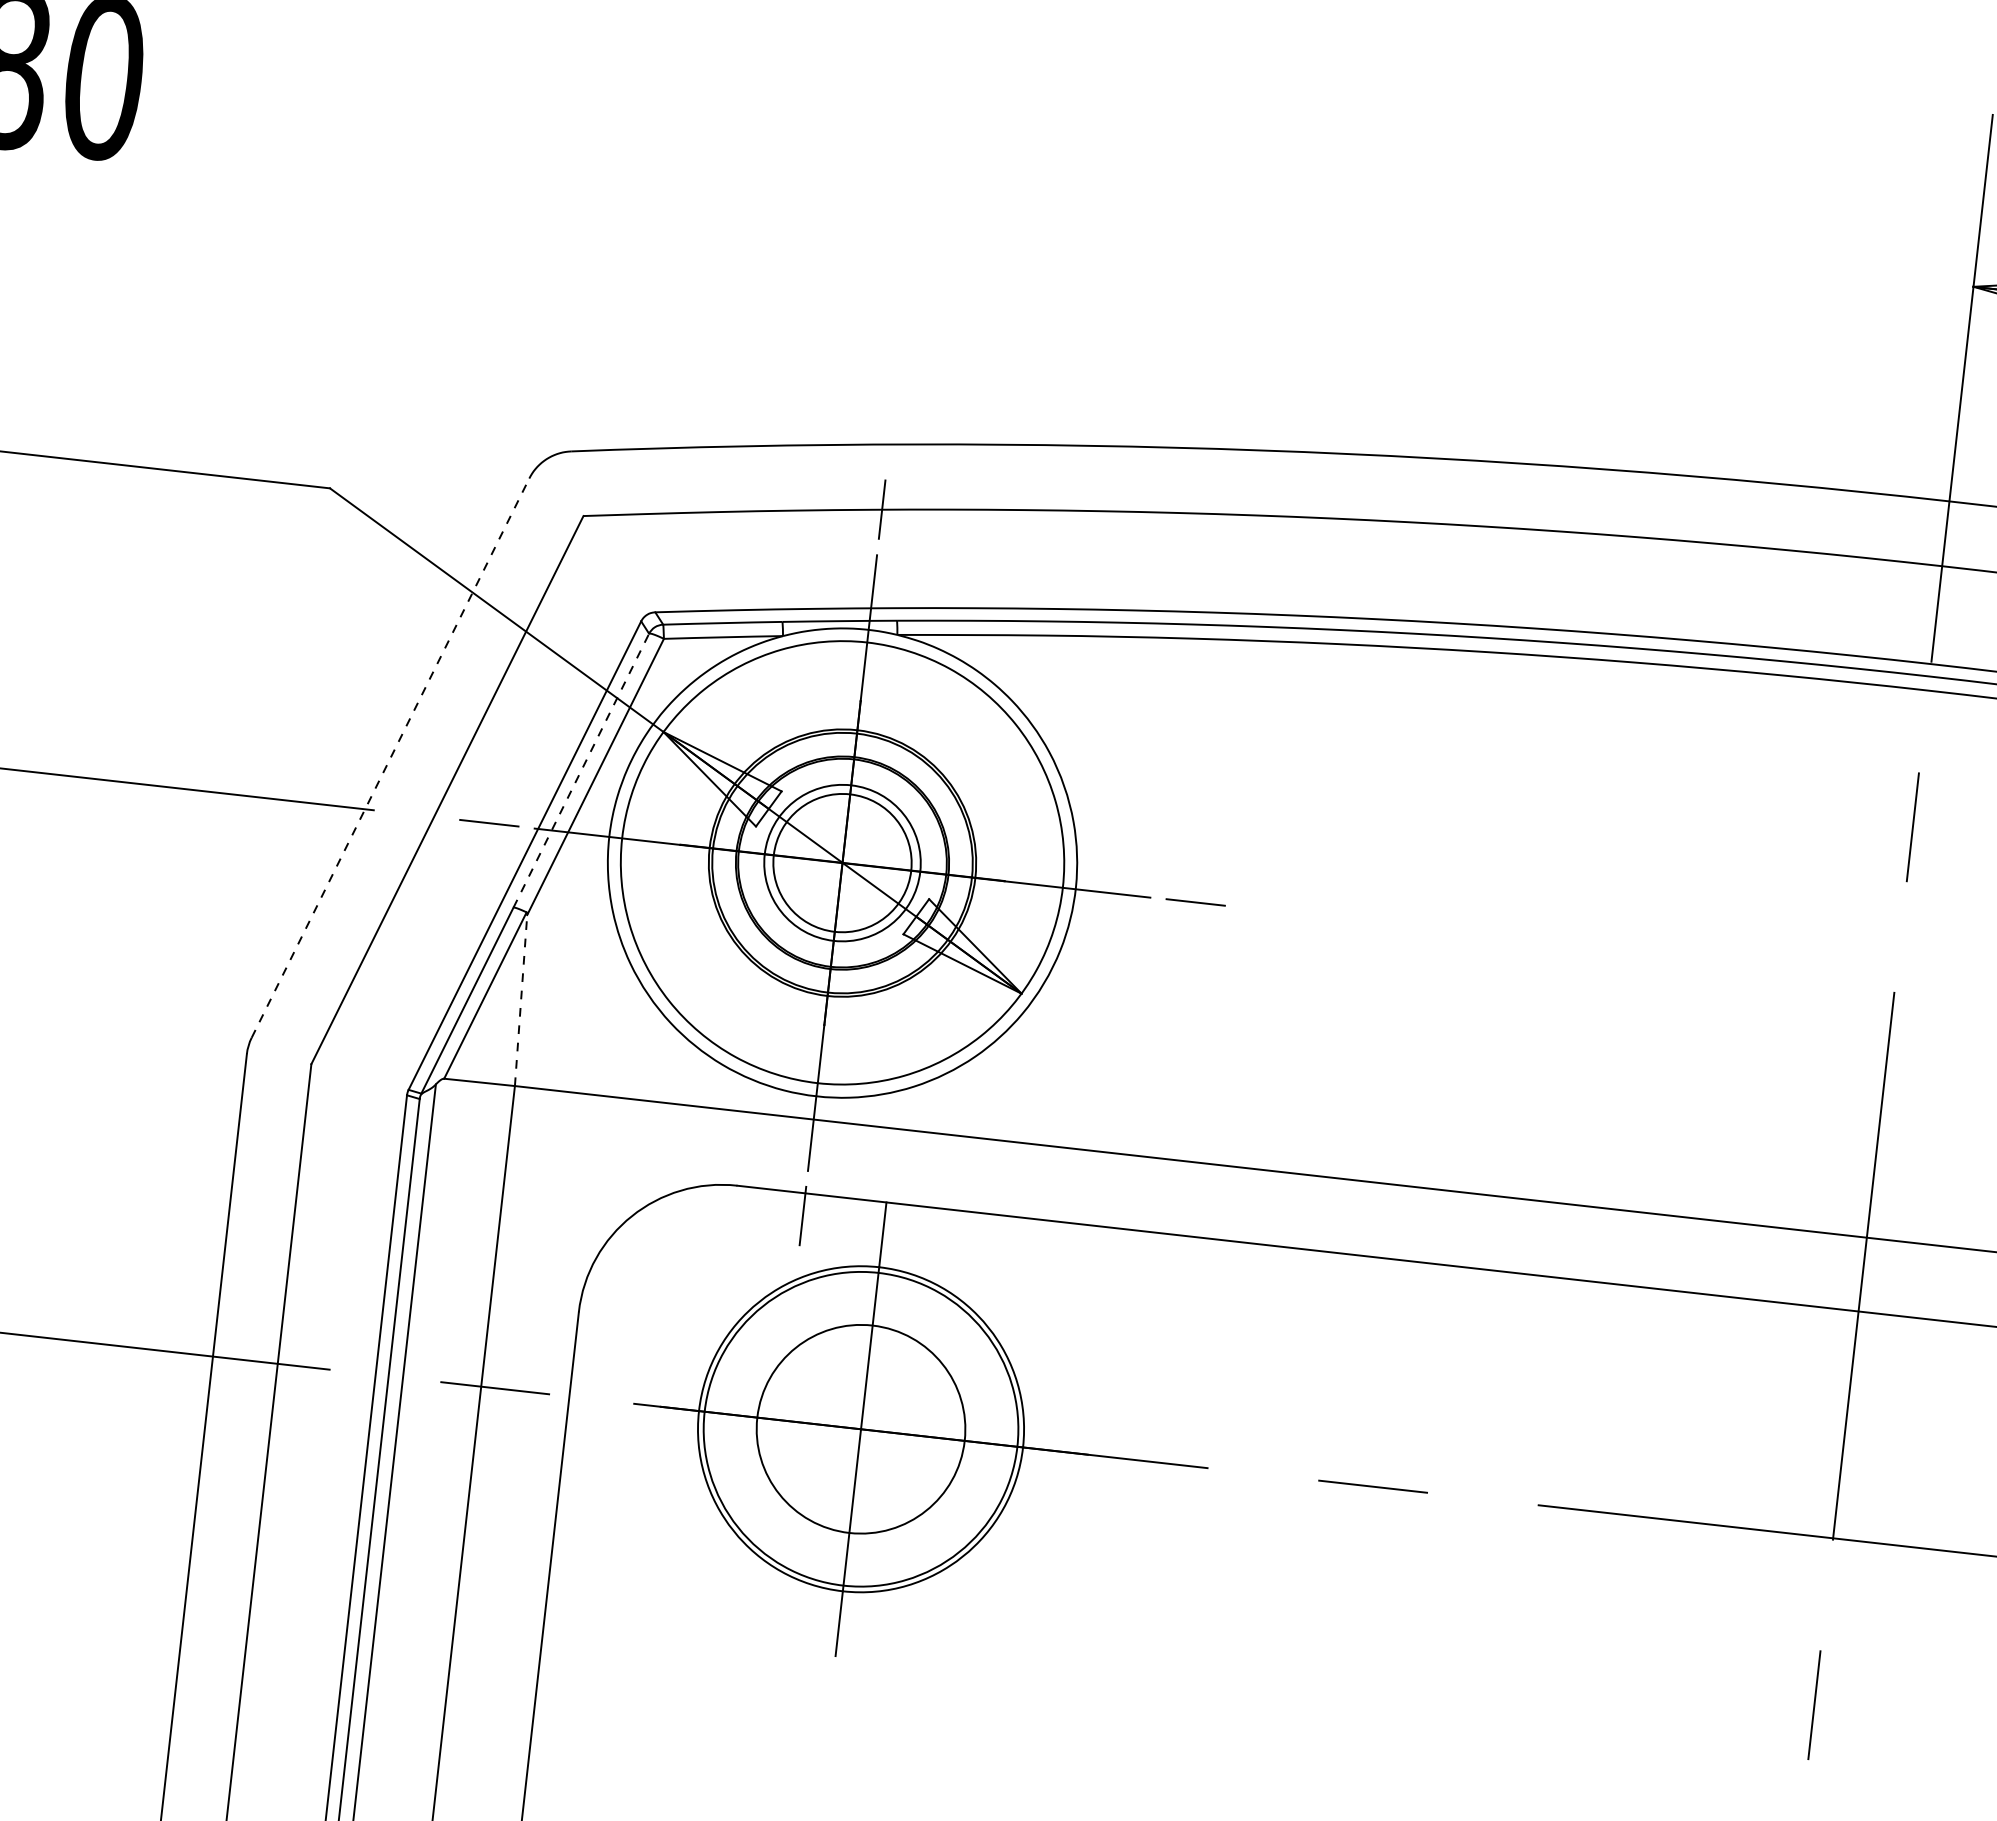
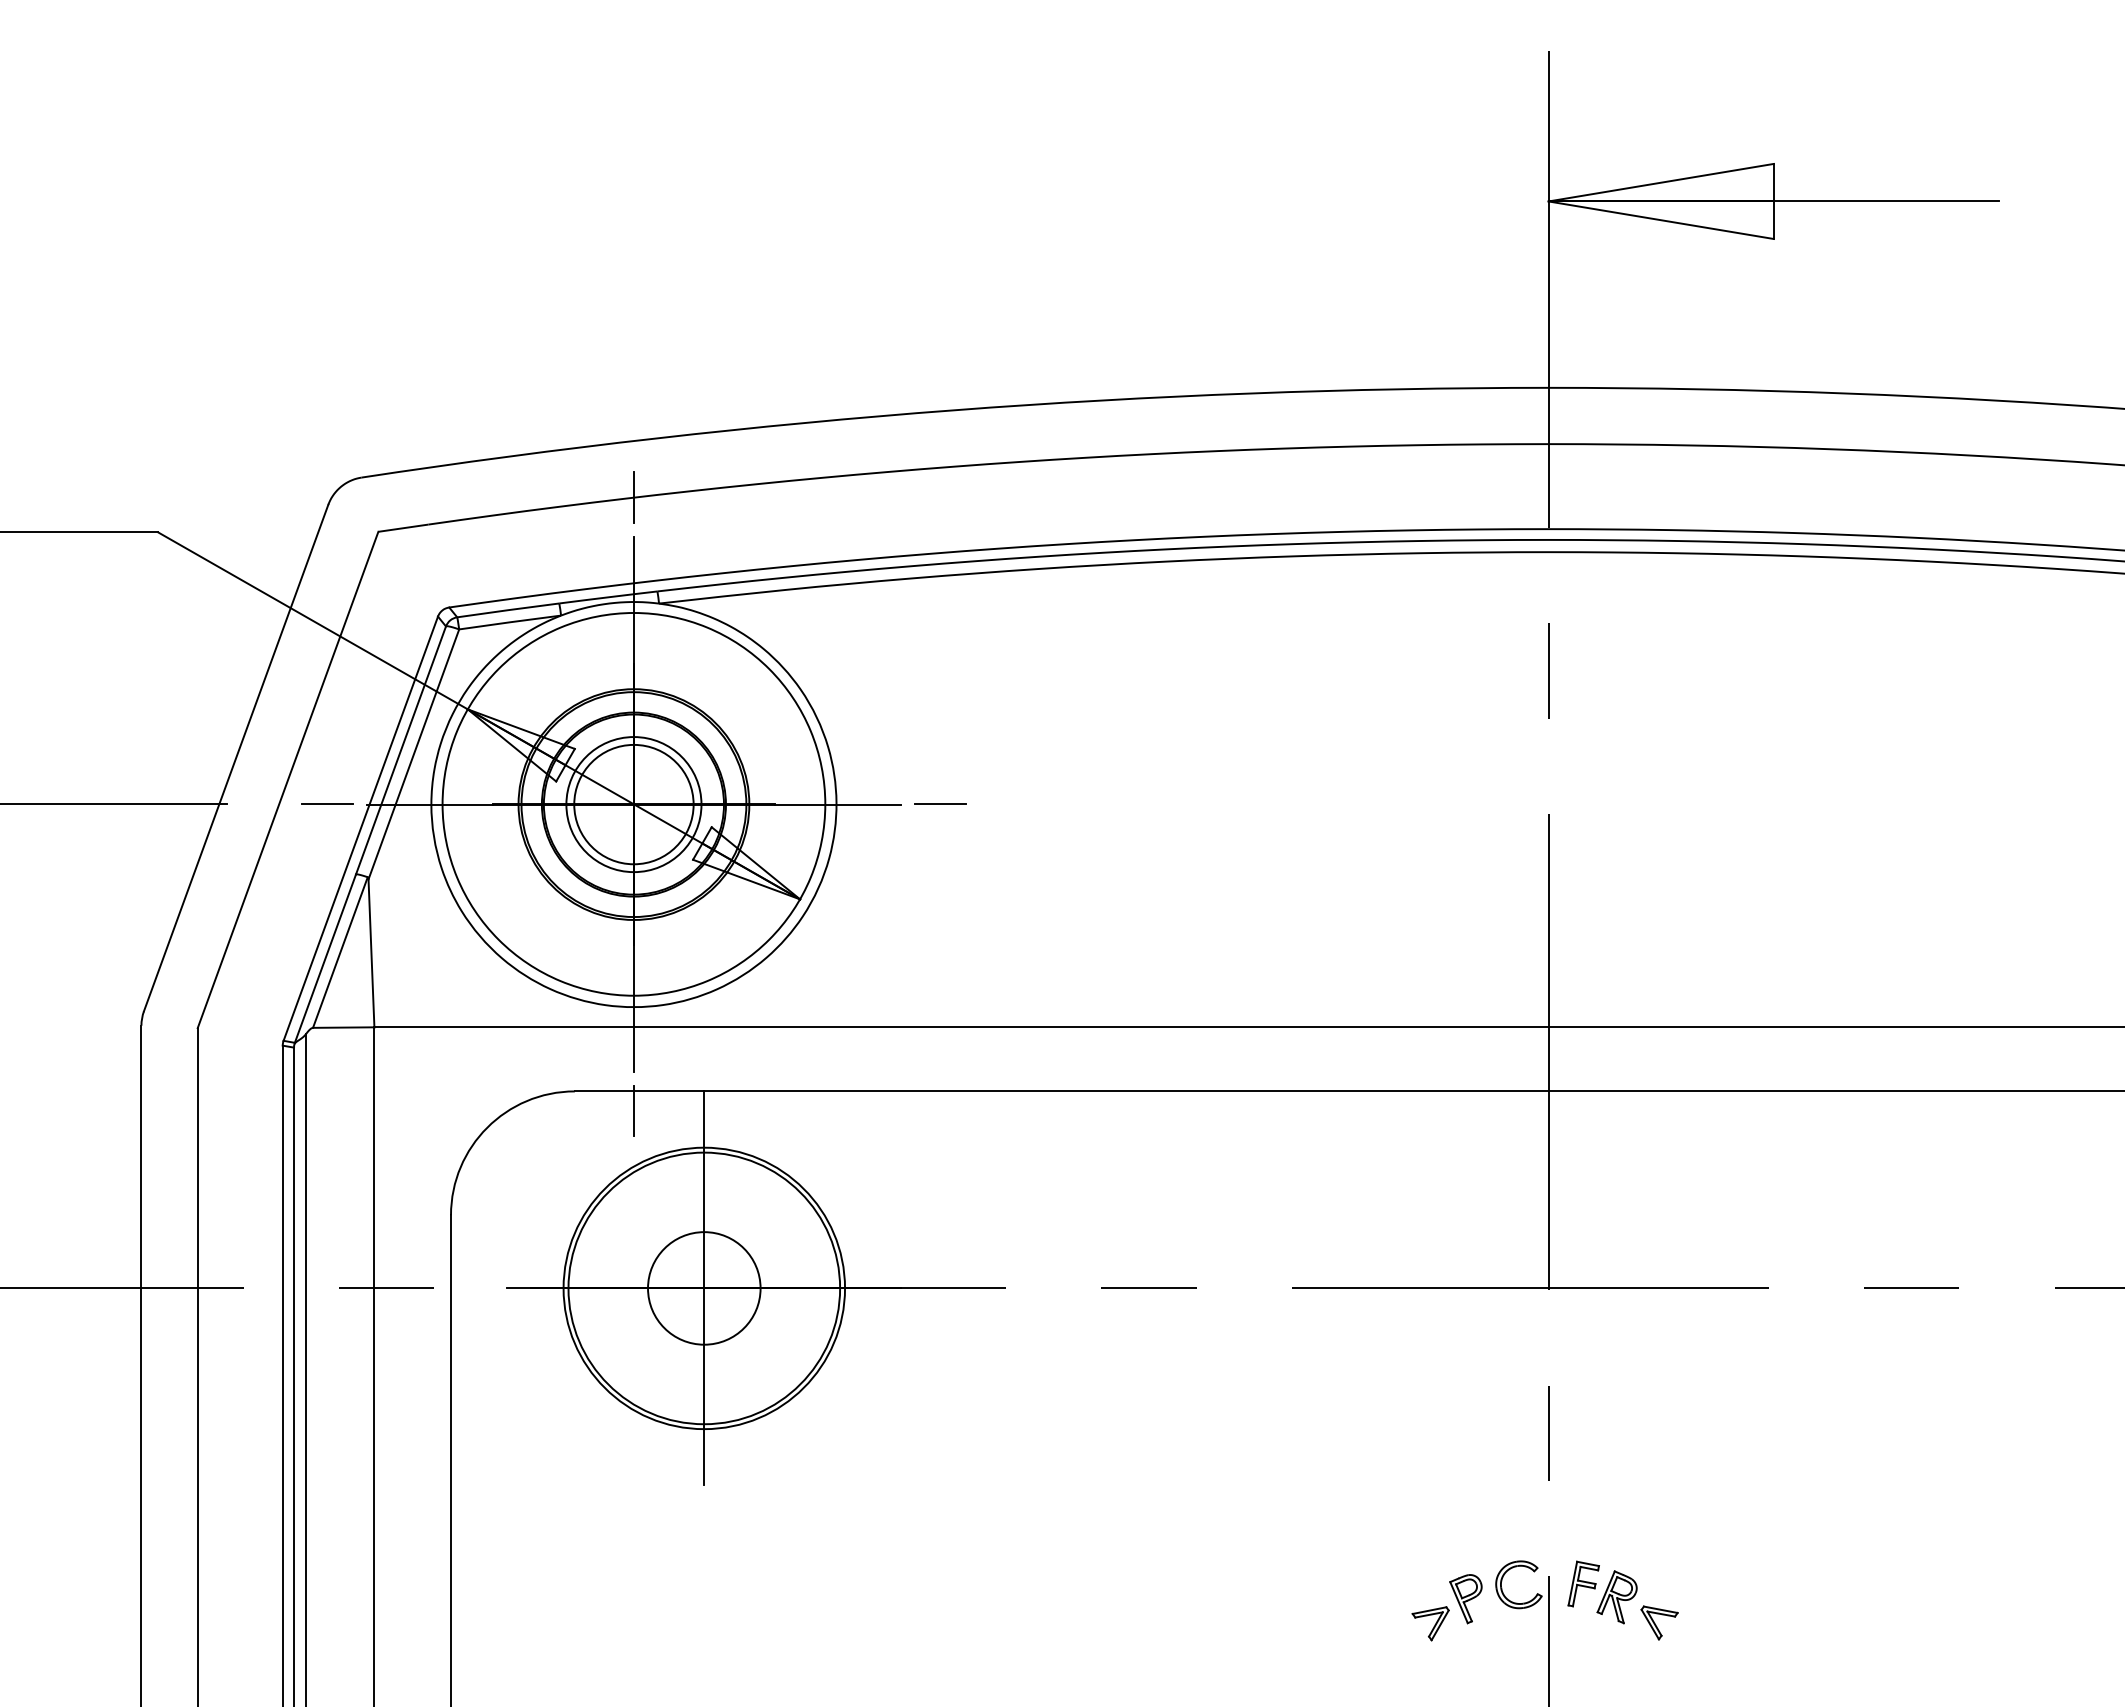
line: (390, 757) -> (236, 757), dashed -> solid
line: (581, 770) -> (401, 750), dashed -> solid
line: (521, 1000) -> (371, 953), dashed -> solid
circle: (861, 1429) -> (704, 1288), size x0.62

